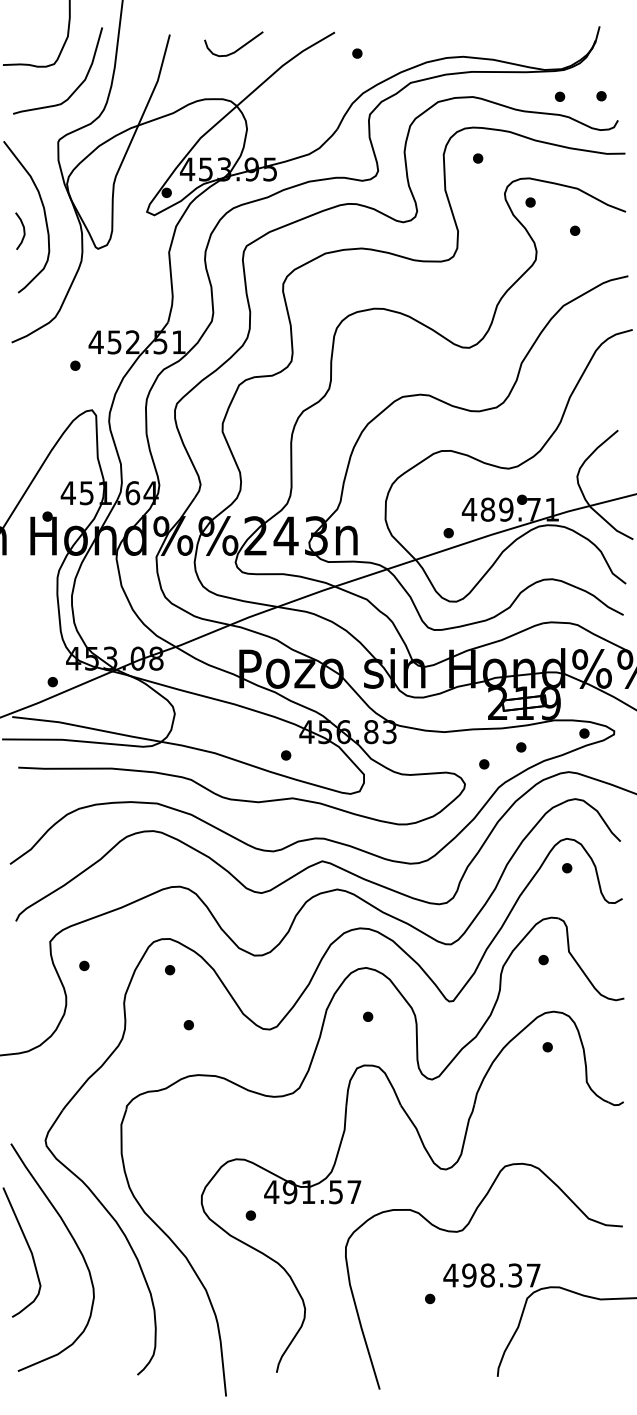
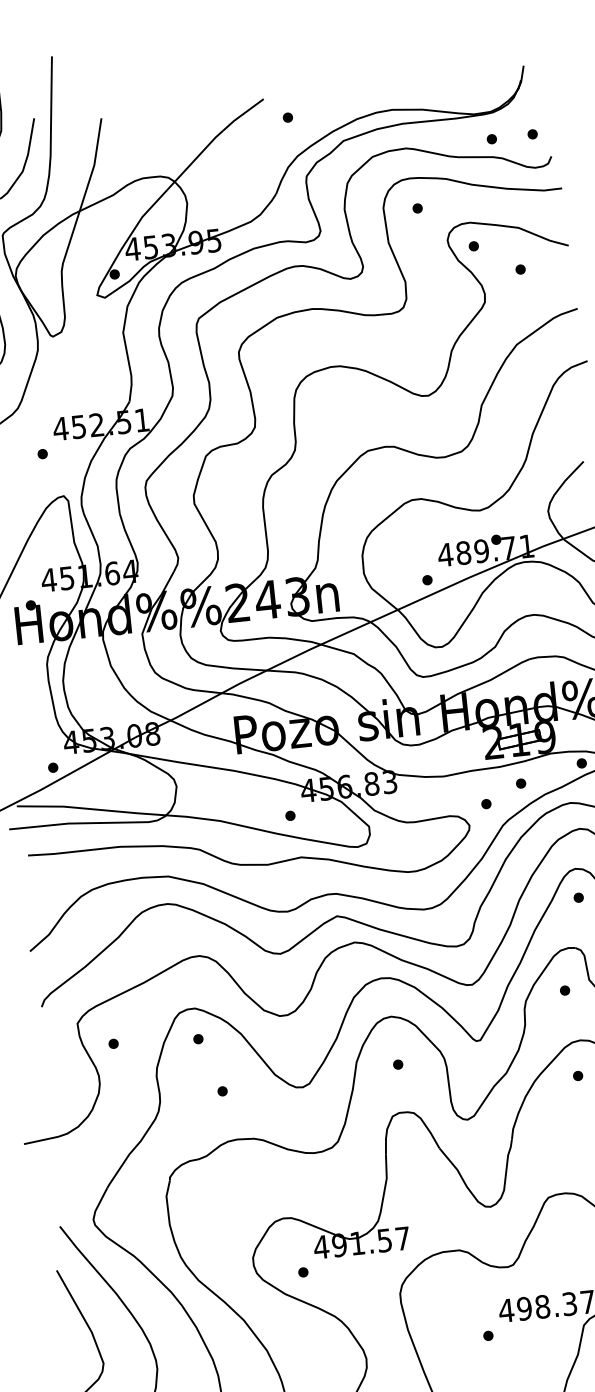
curve: (236, 49) -> (168, 126), removed

